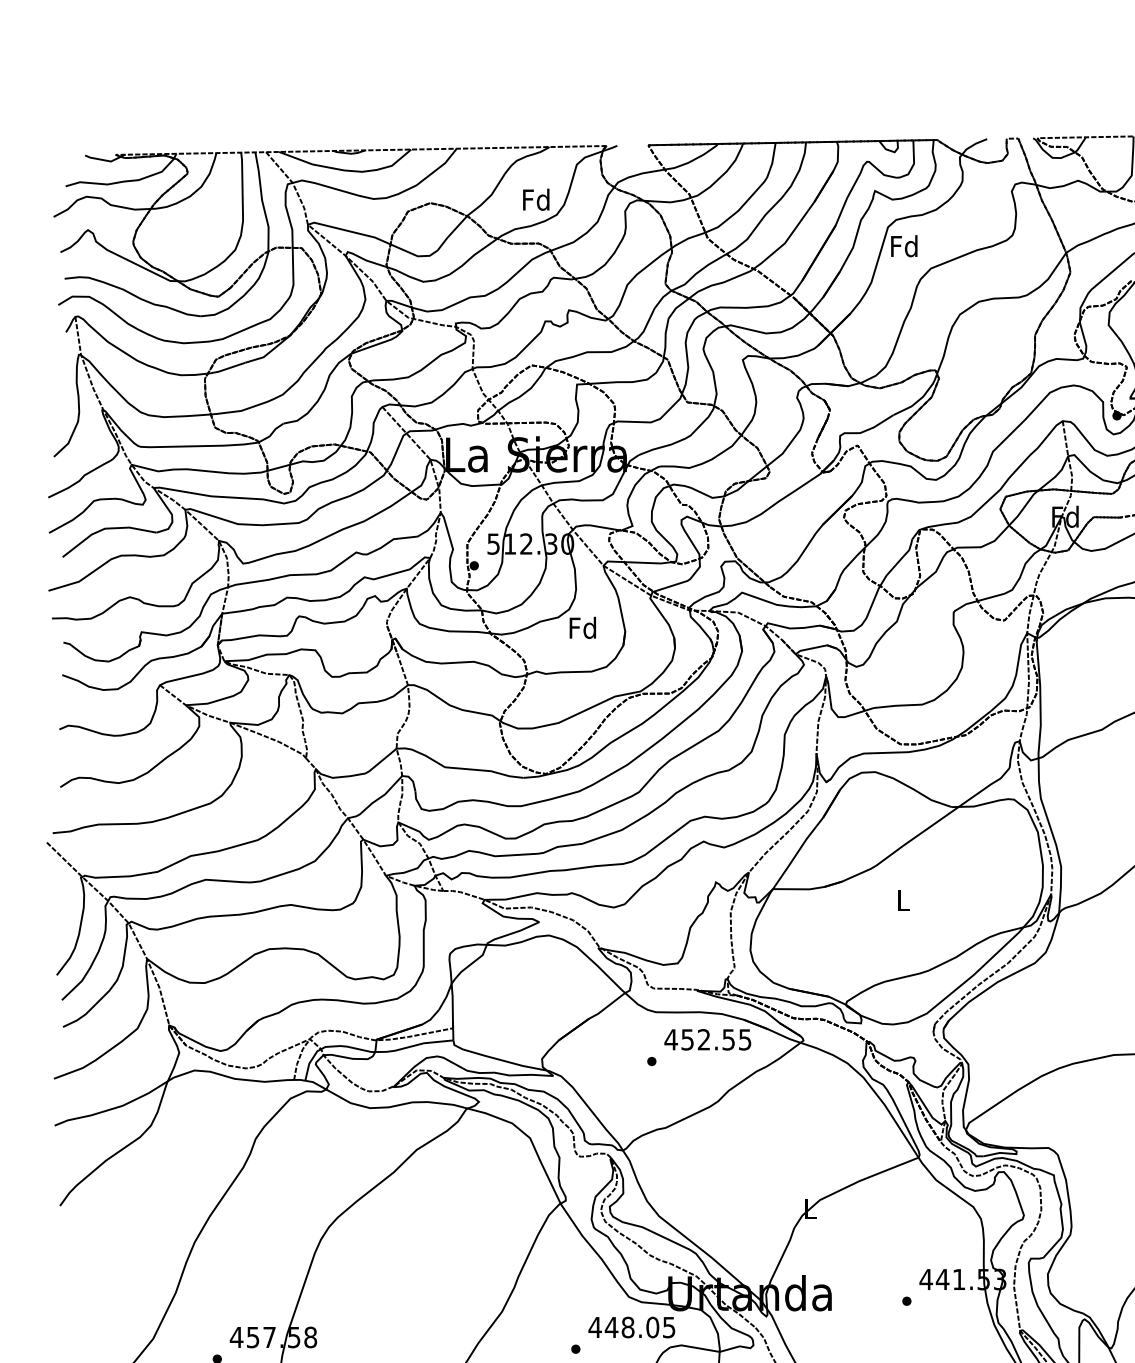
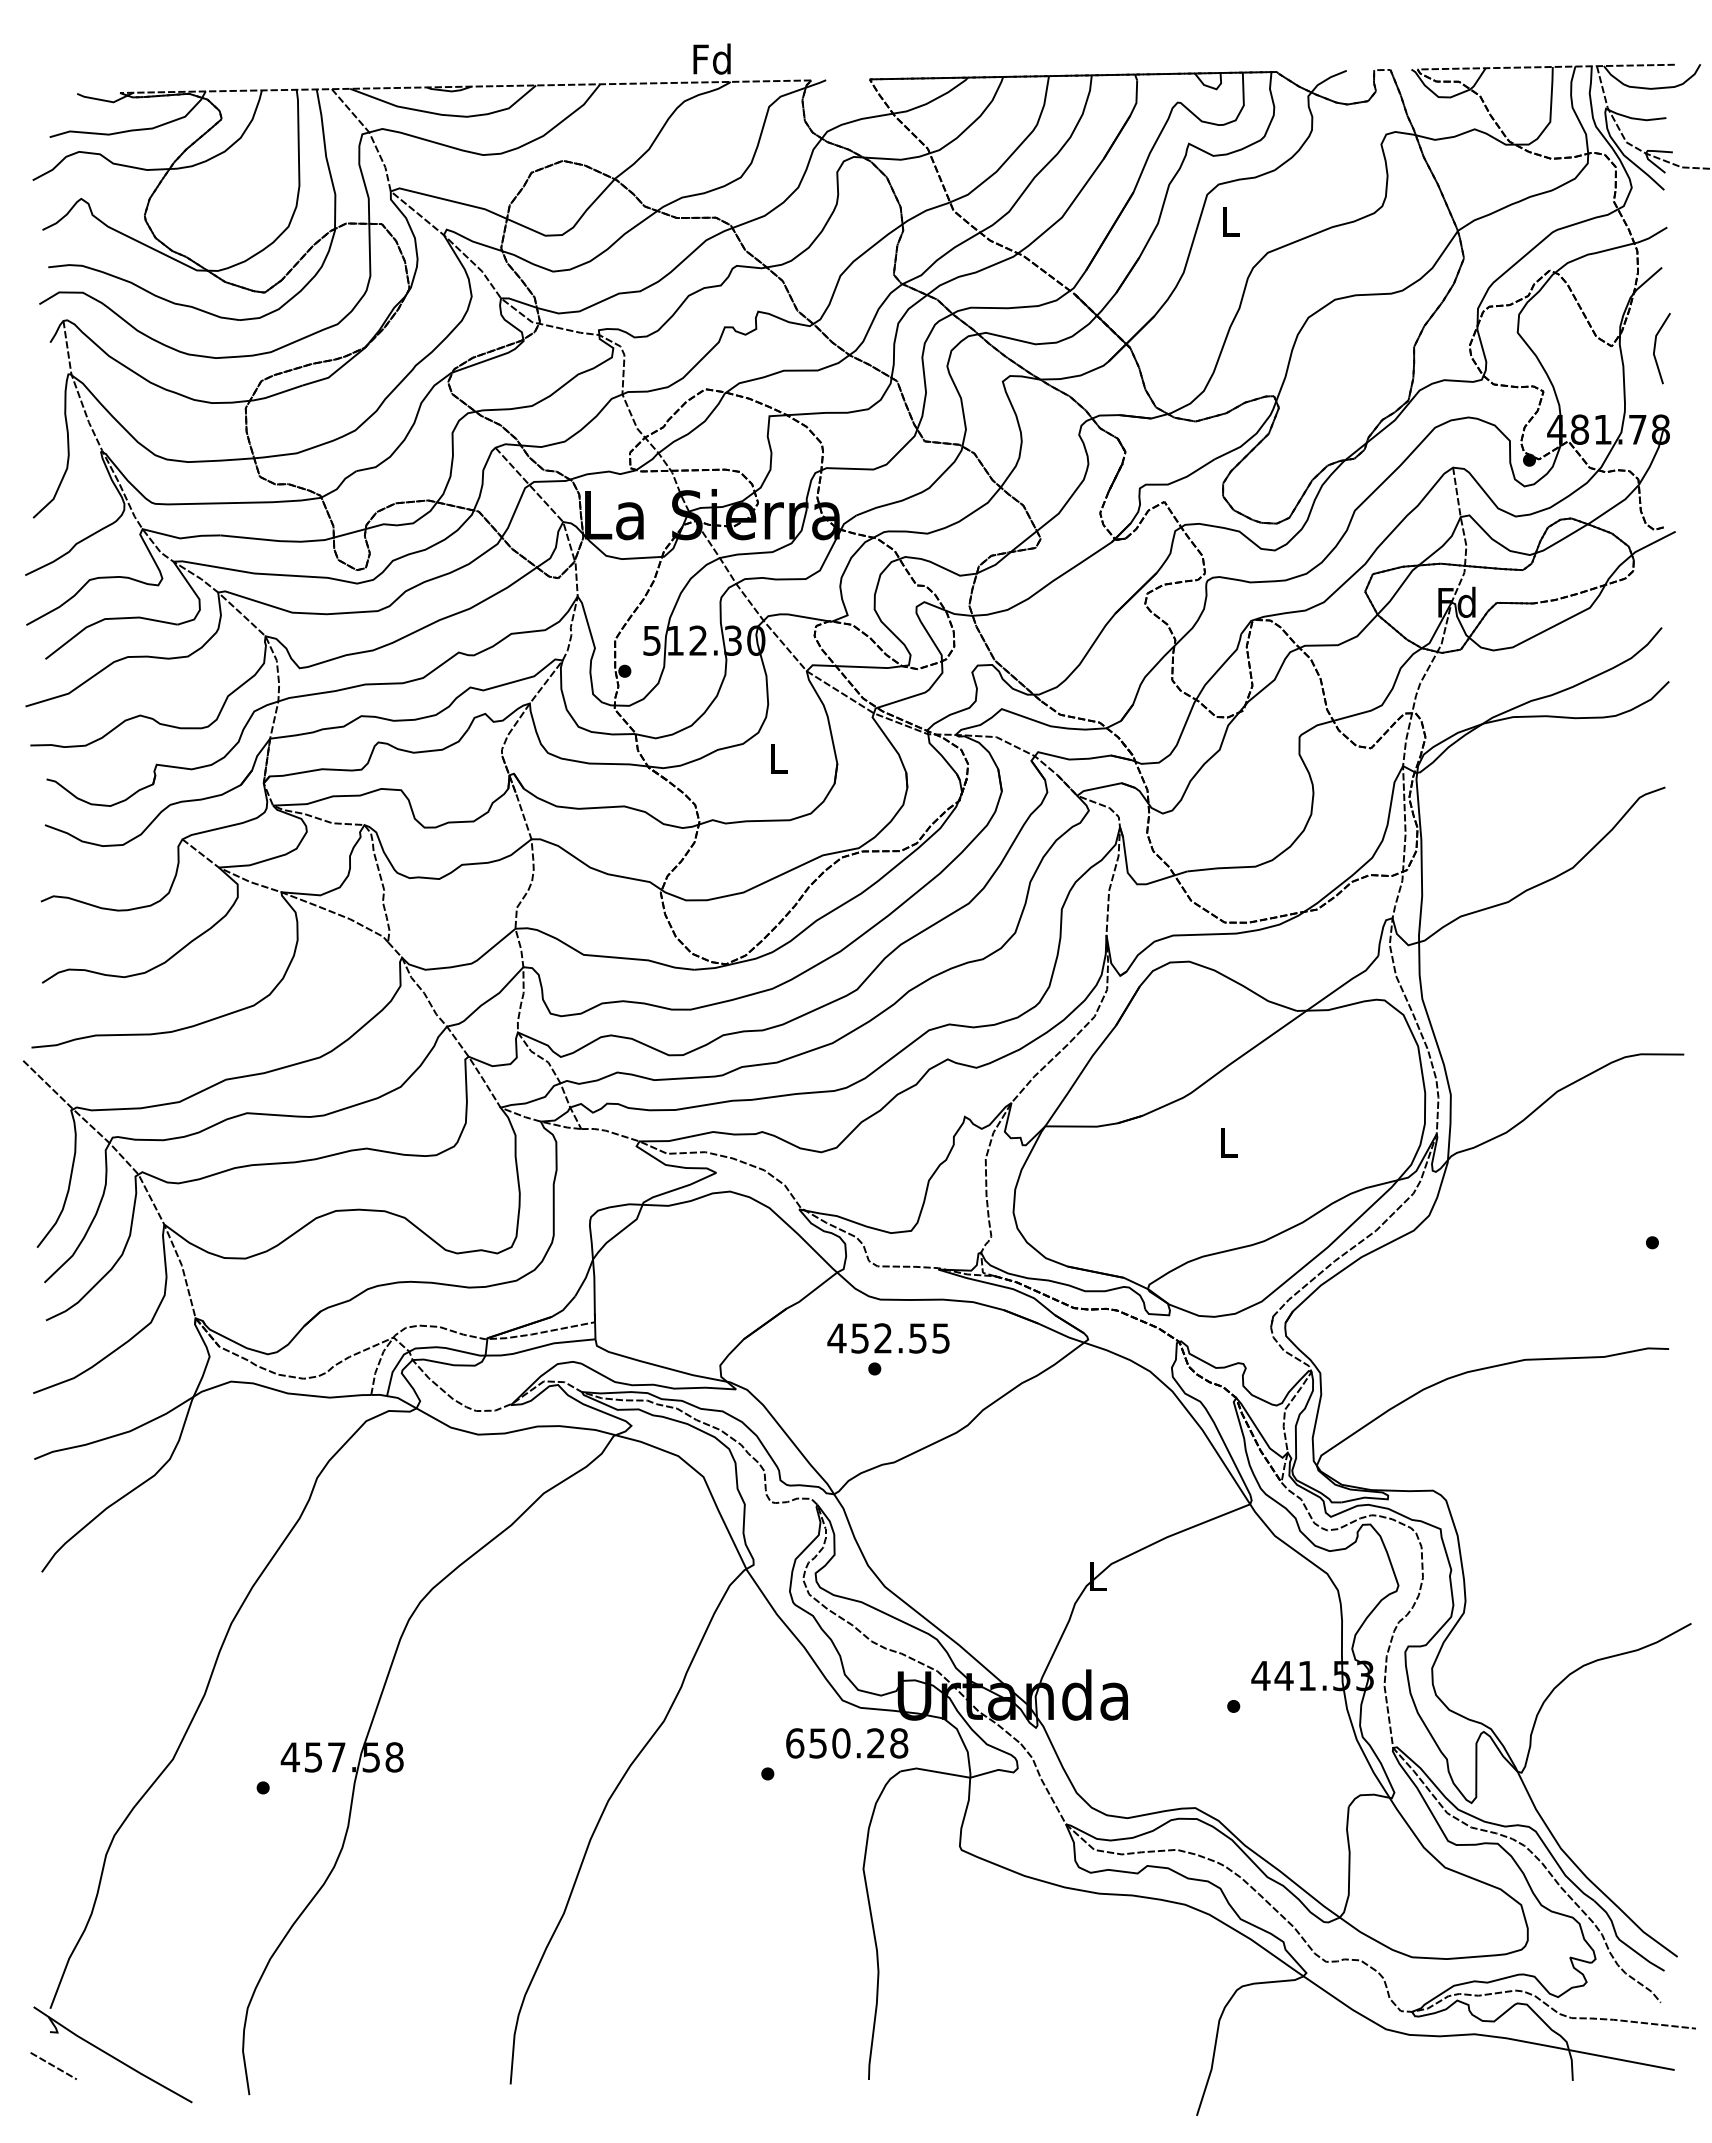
text: (535, 199) -> (711, 58), moved
text: (903, 246) -> (1229, 221), Fd -> L
text: (582, 627) -> (777, 758), Fd -> L
text: (707, 1039) -> (888, 1338), moved
text: (631, 1327) -> (846, 1743), 448.05 -> 650.28

